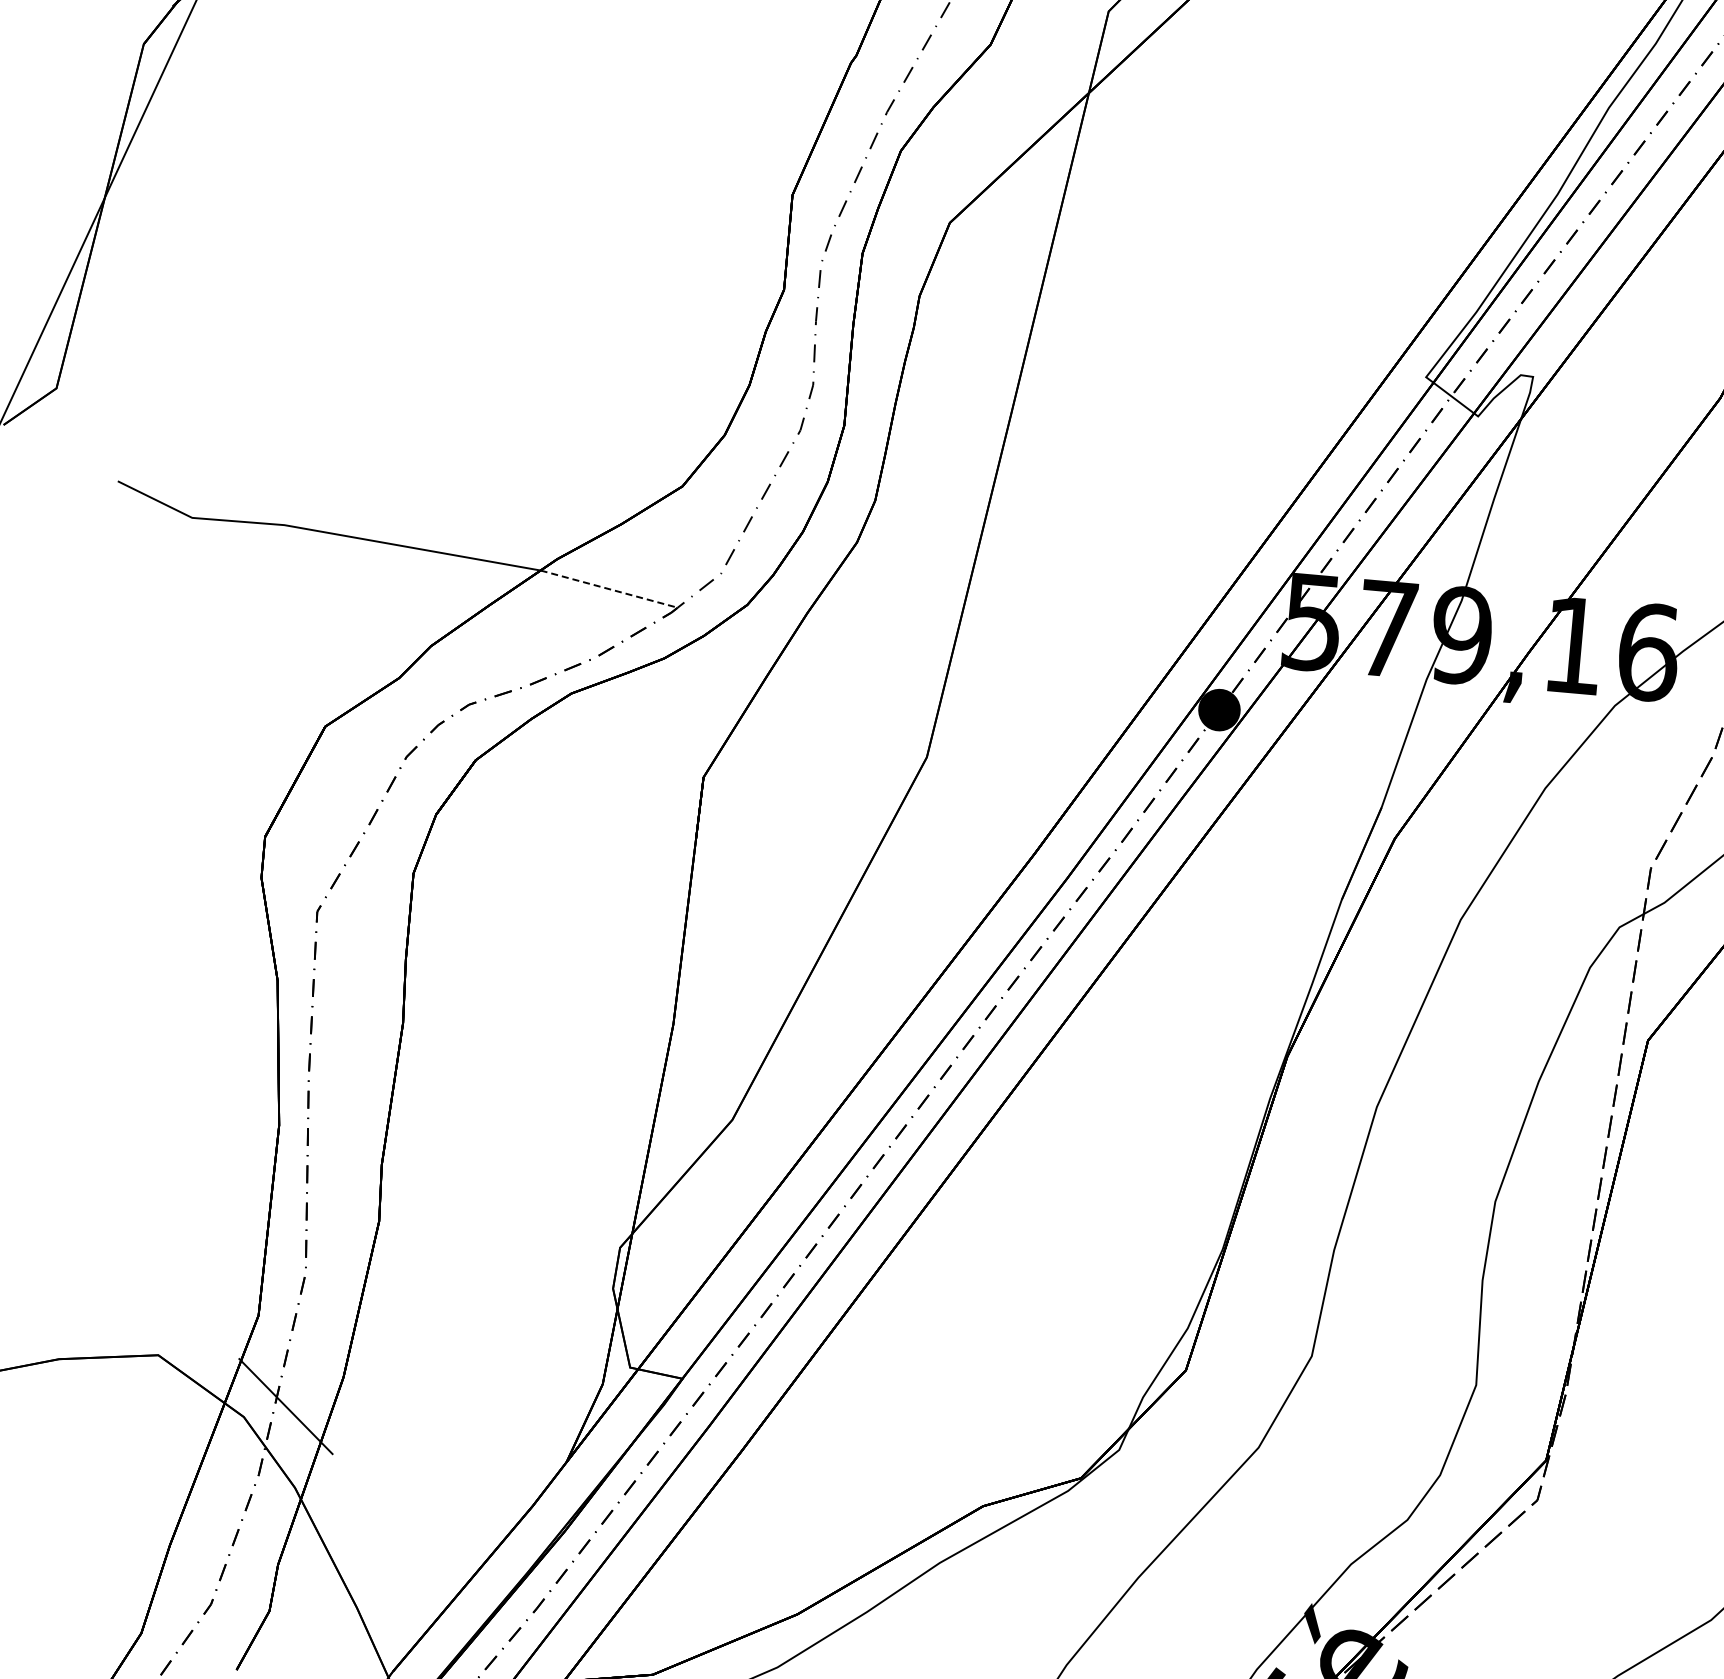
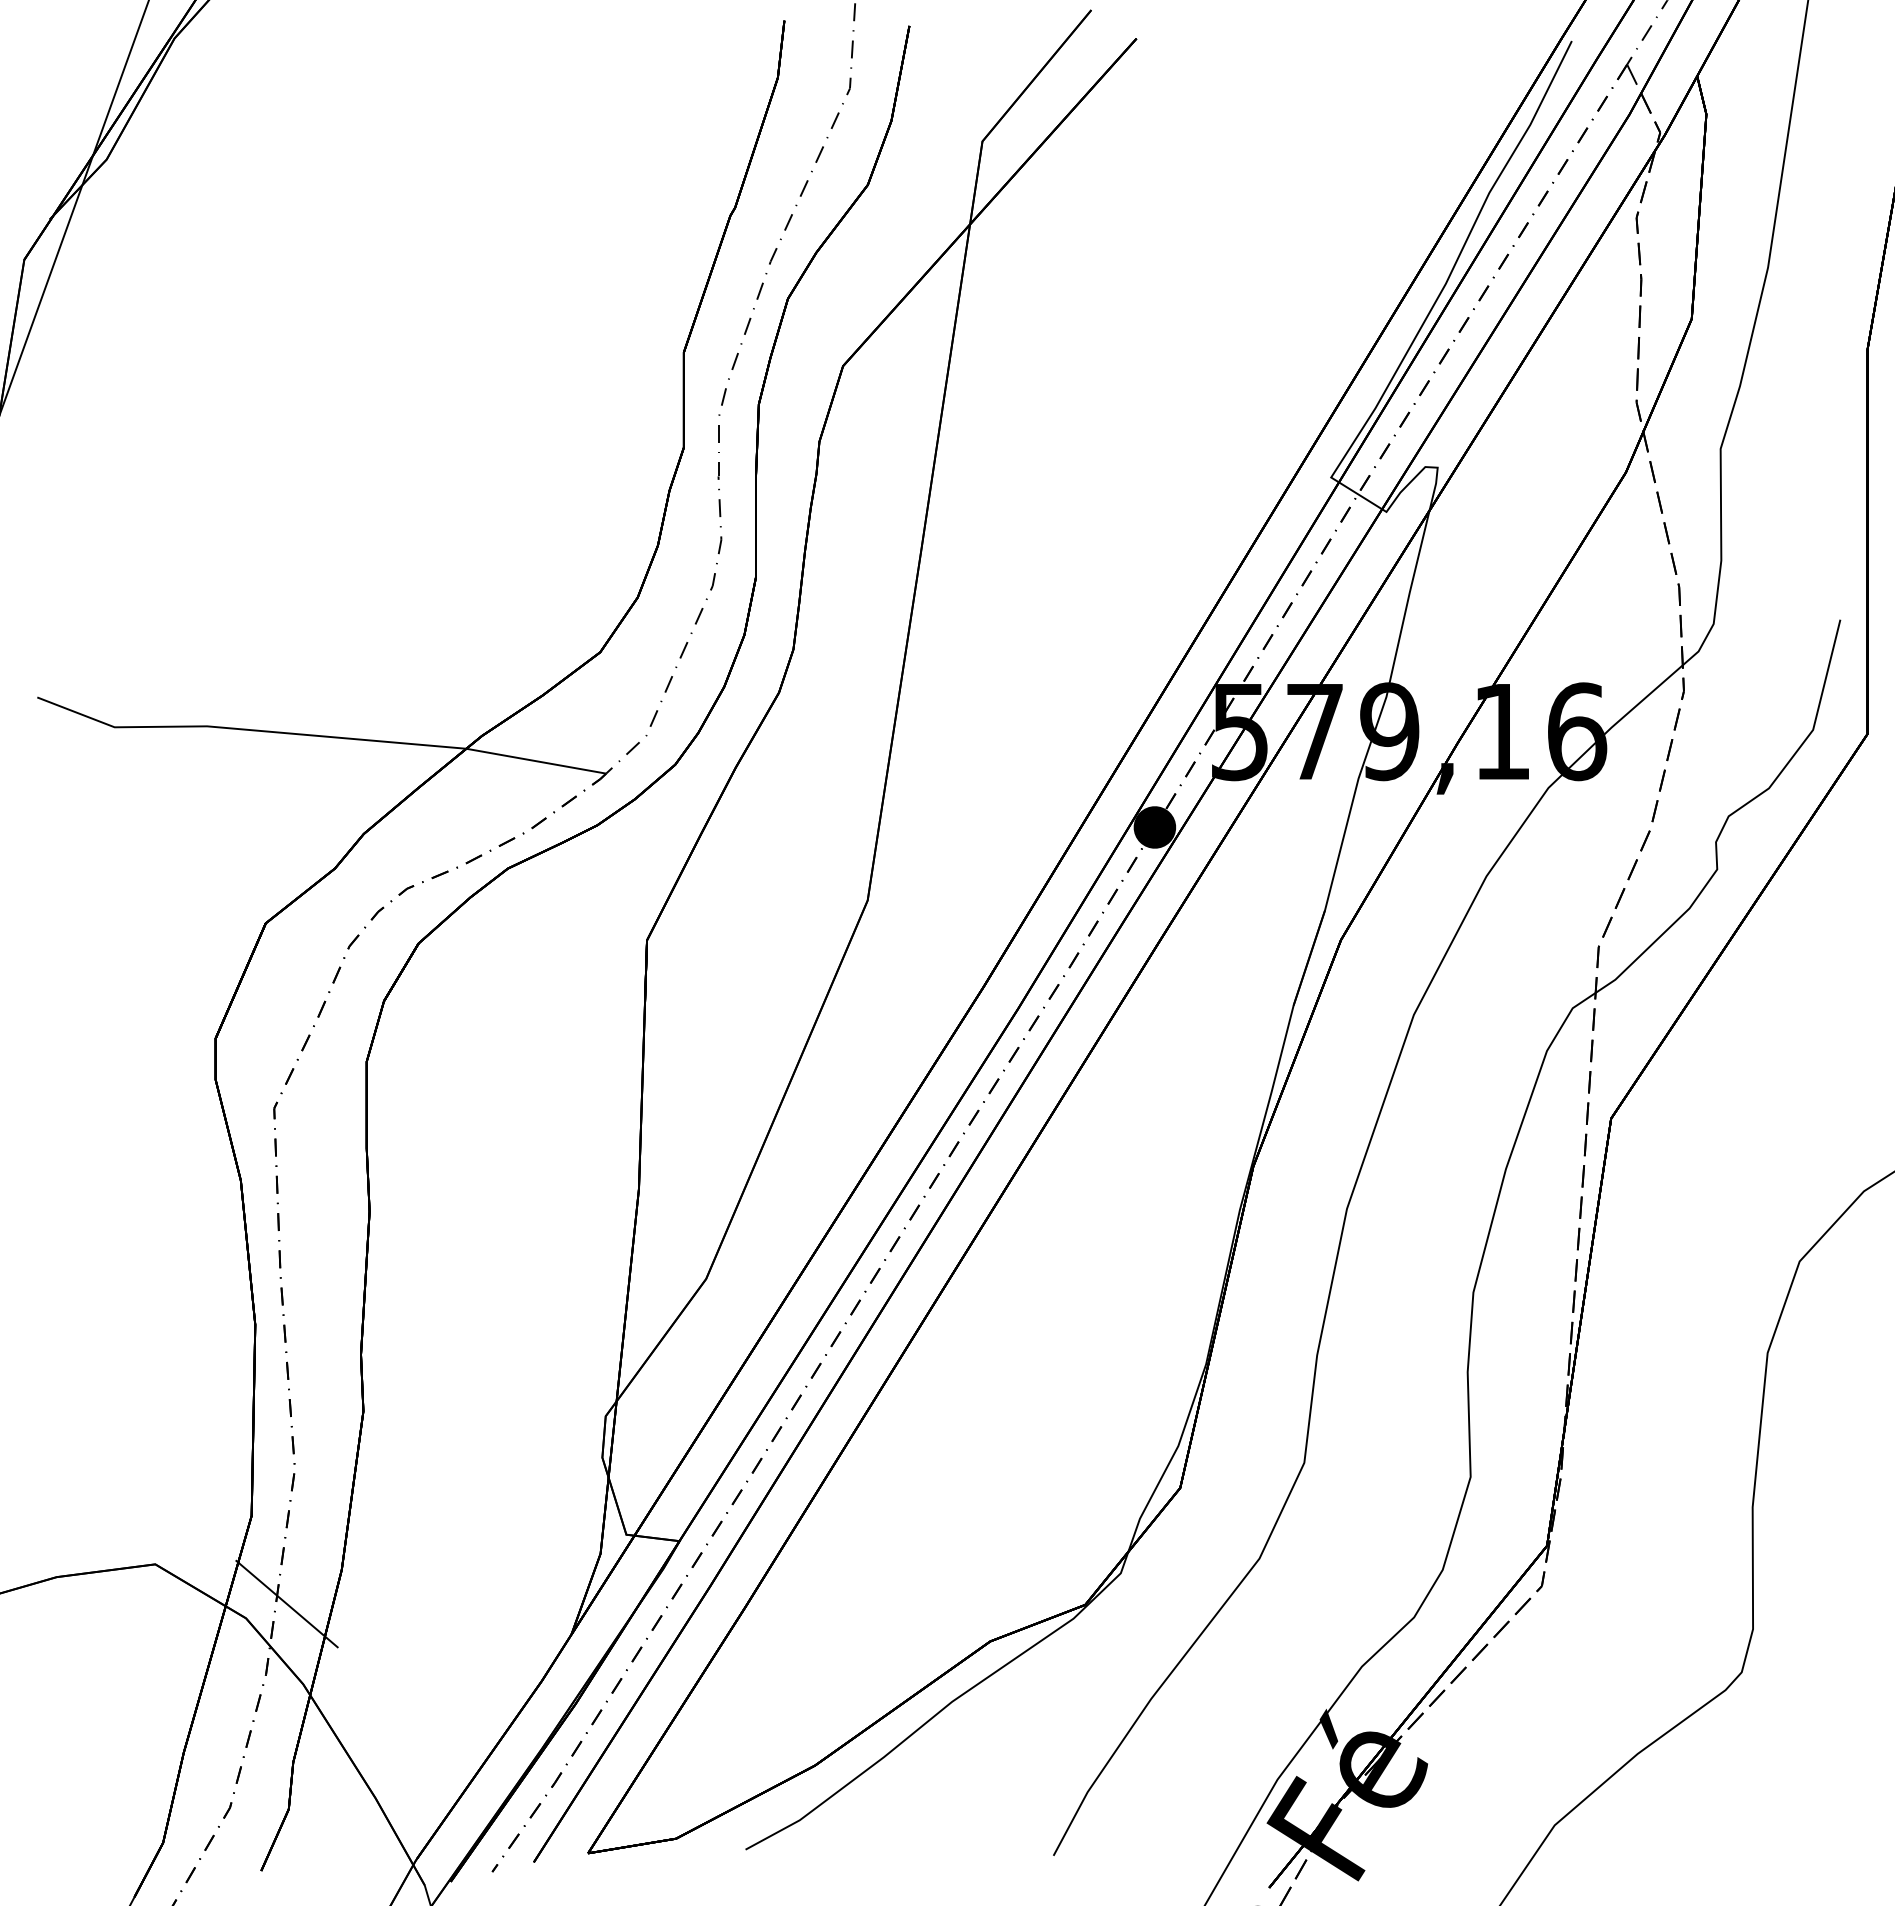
line: (609, 589) -> (536, 761), dashed -> solid

